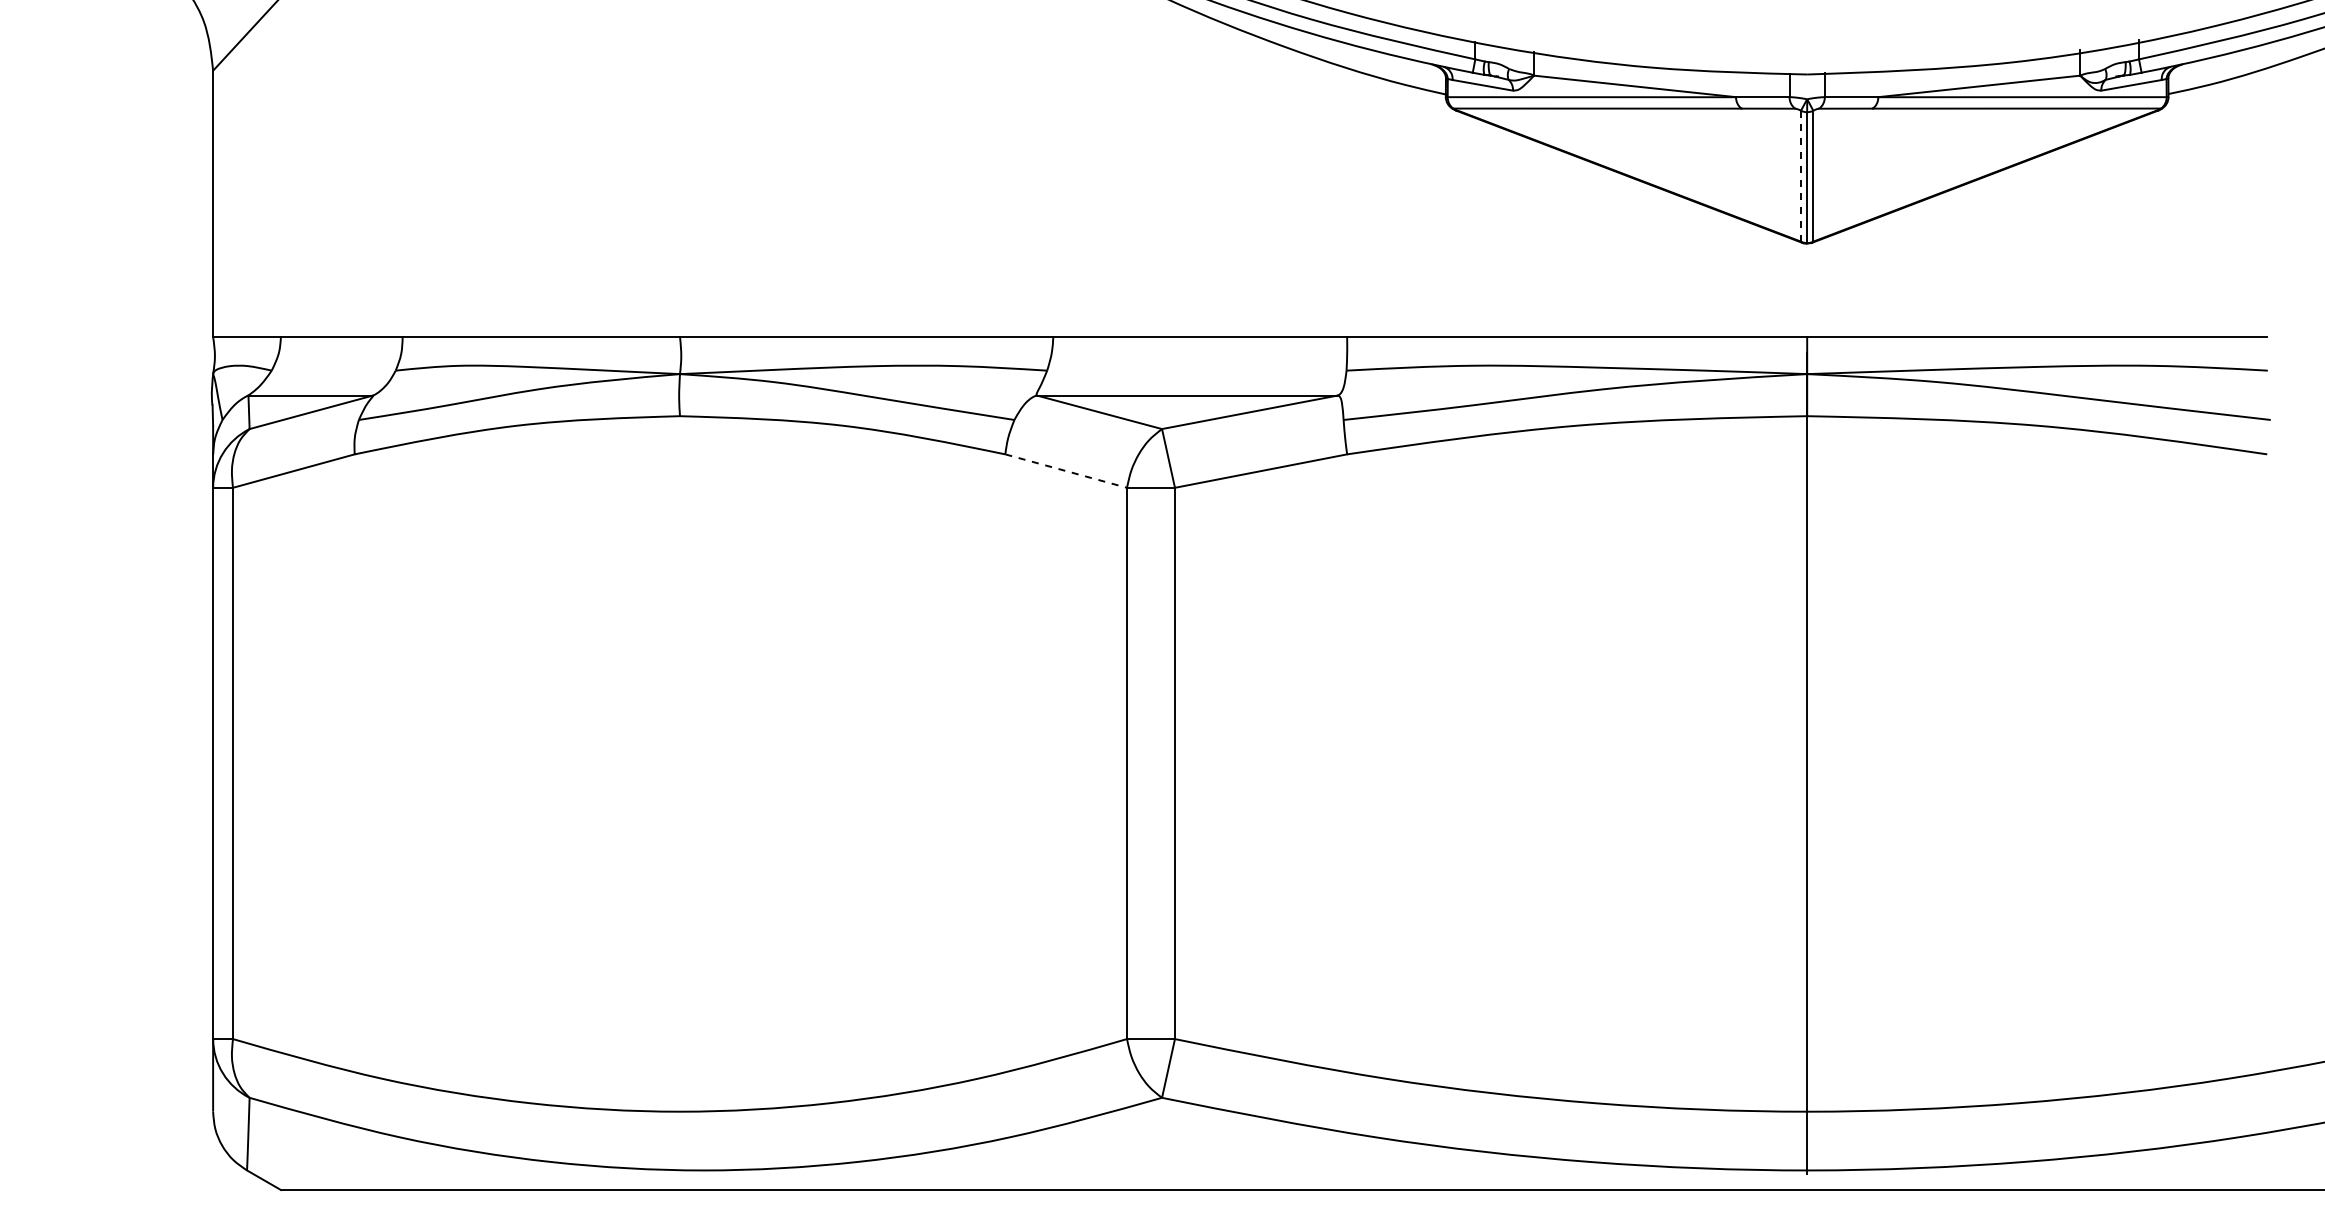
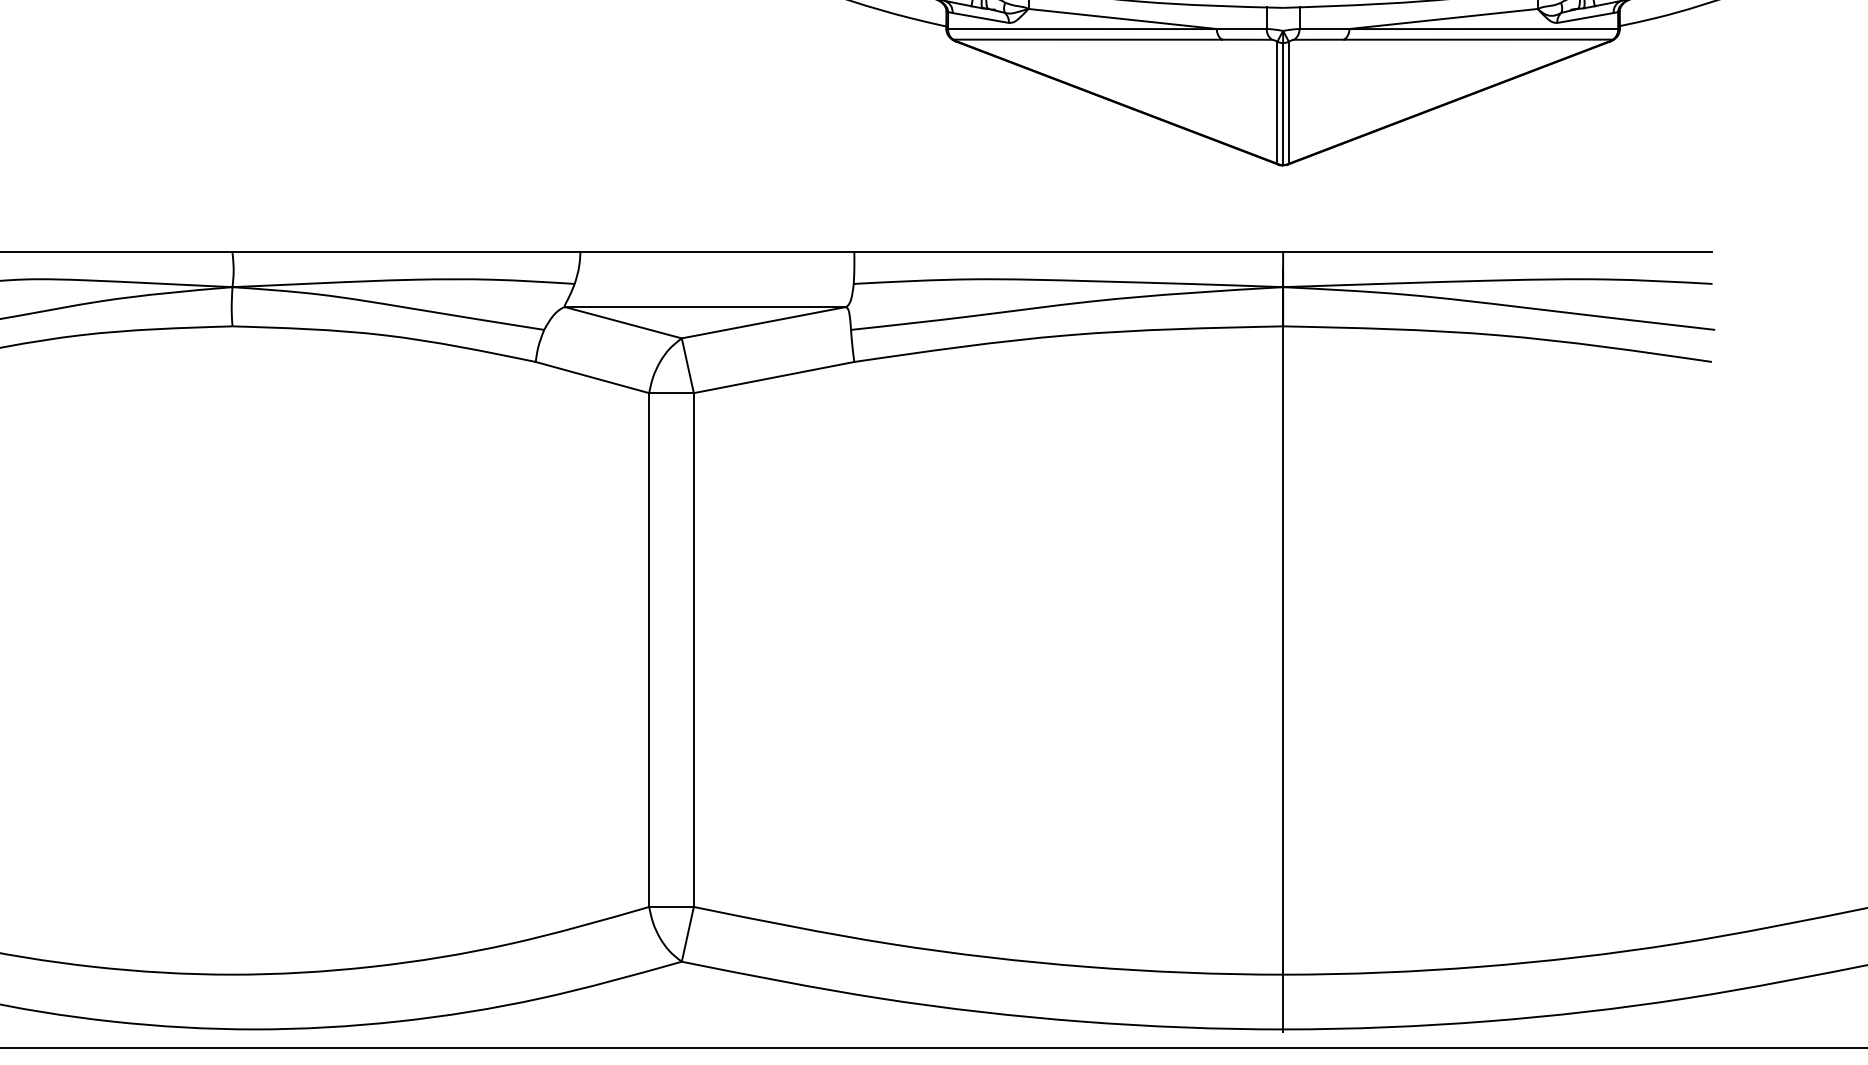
line: (1801, 175) -> (1277, 102), dashed -> solid
line: (1066, 471) -> (592, 377), dashed -> solid

